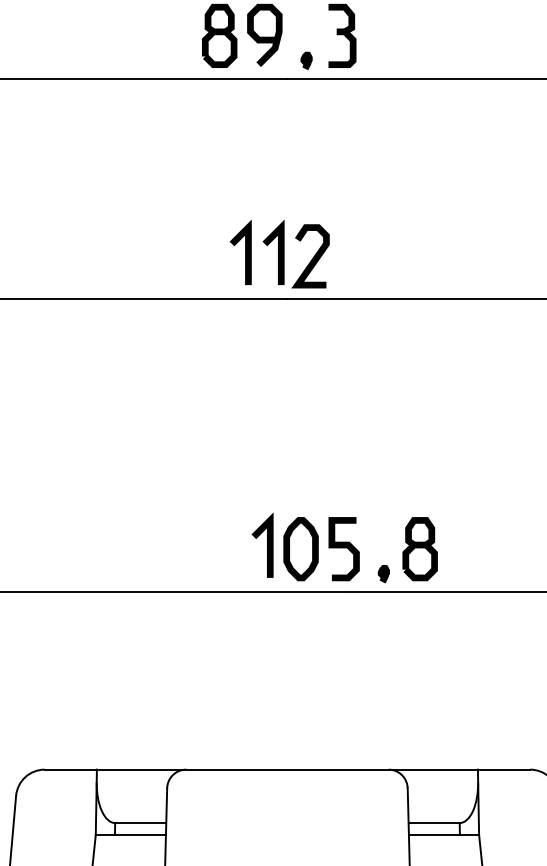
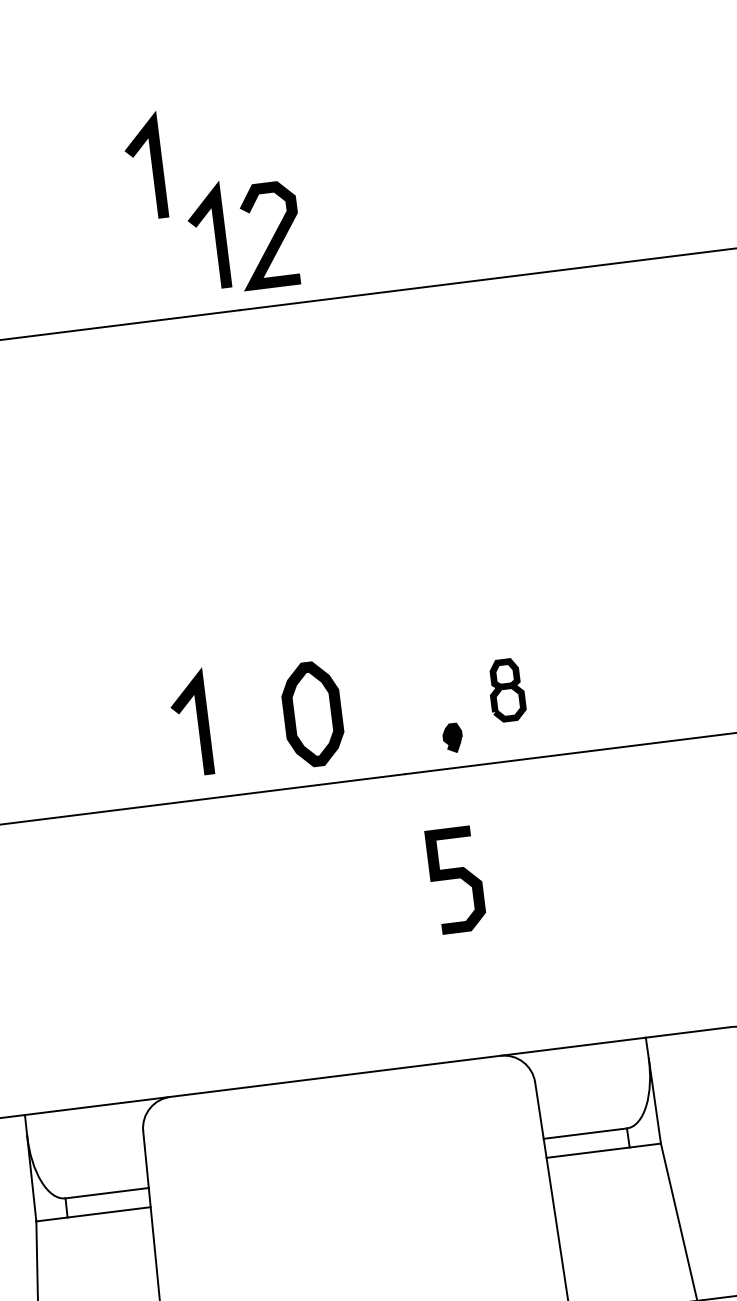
line: (245, 251) -> (152, 163), moved
line: (267, 544) -> (198, 720), moved
curve: (343, 548) -> (454, 879), moved
part: (419, 549) -> (505, 690), size x0.6

